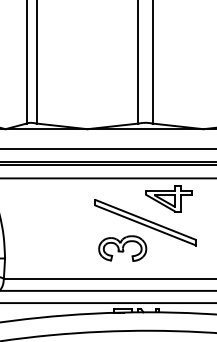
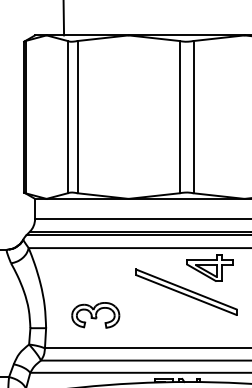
part: (122, 248) -> (95, 315), moved

